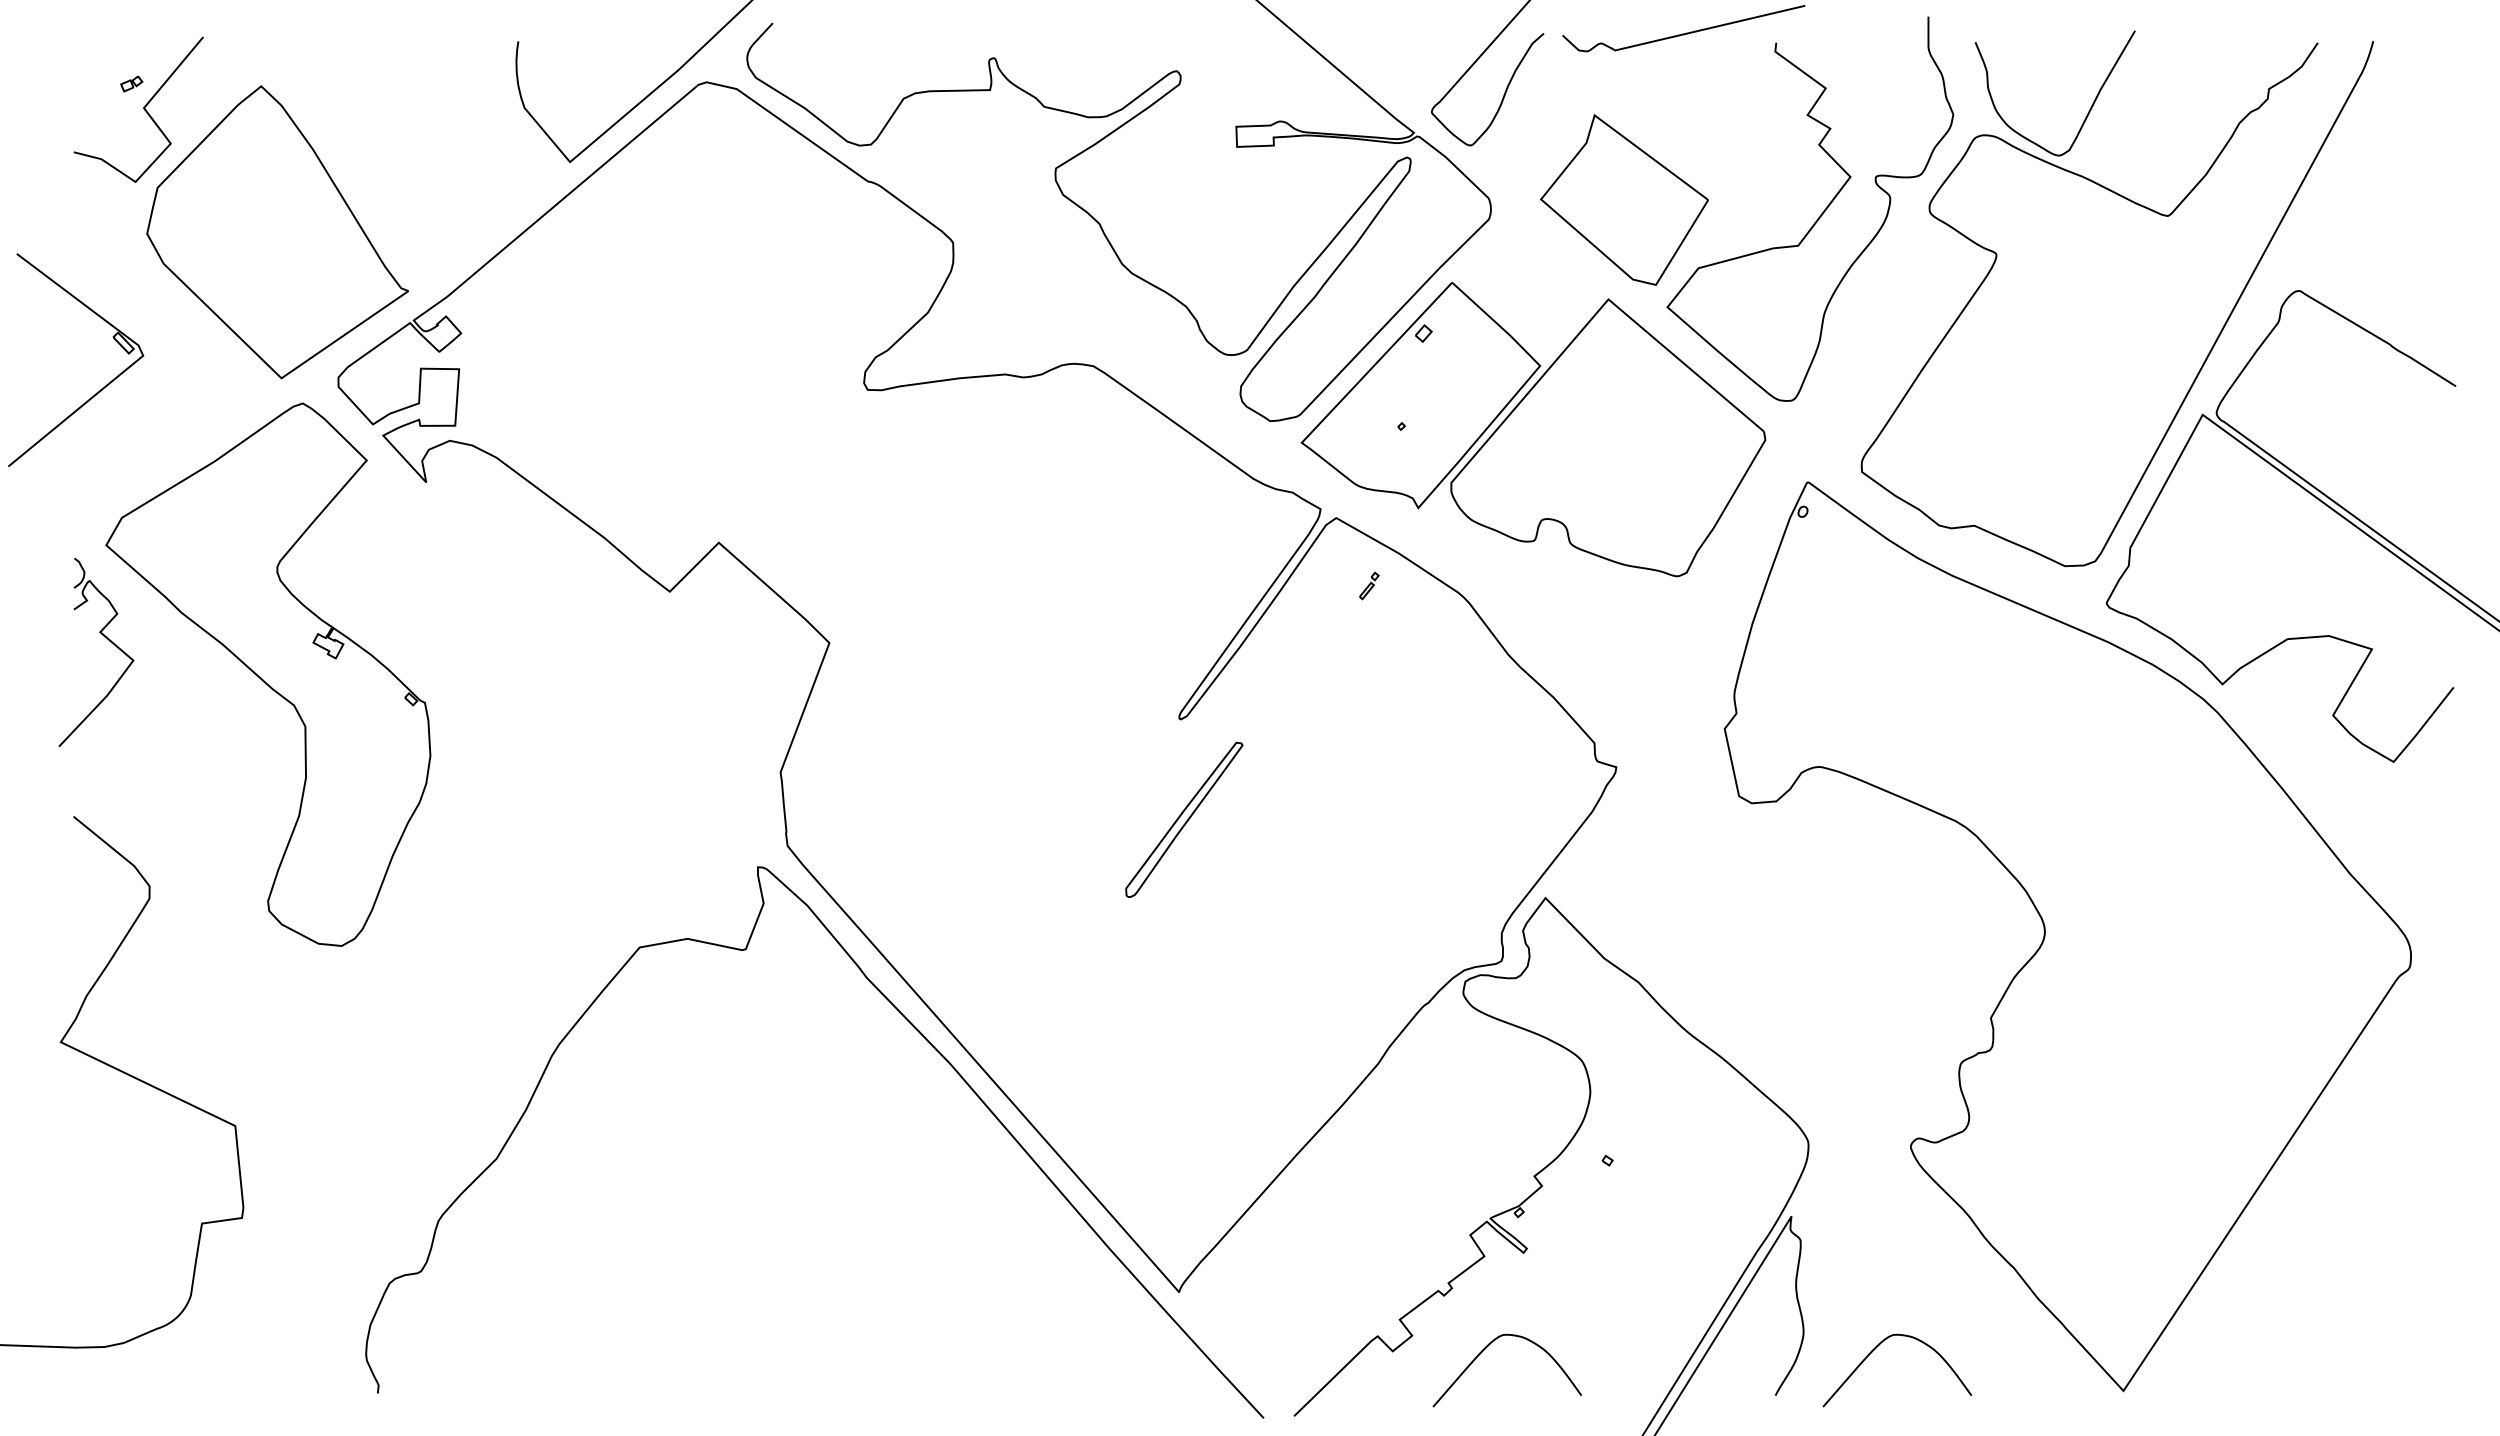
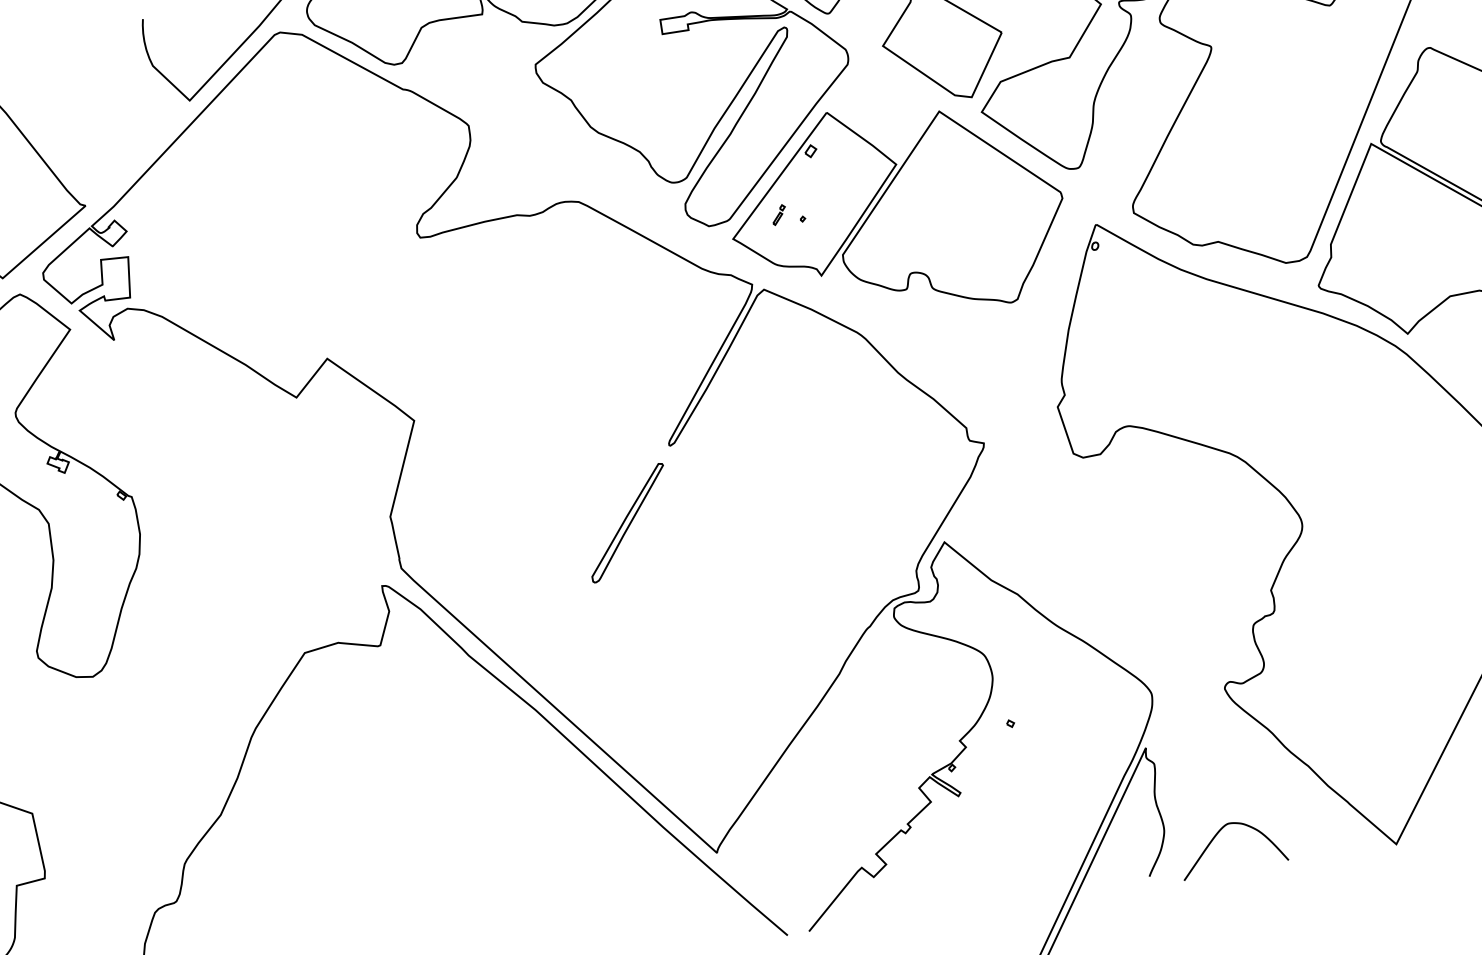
part: (1369, 585) -> (779, 214), moved
part: (1184, 819) -> (628, 522), moved
curve: (1485, 1349) -> (939, 868), removed

